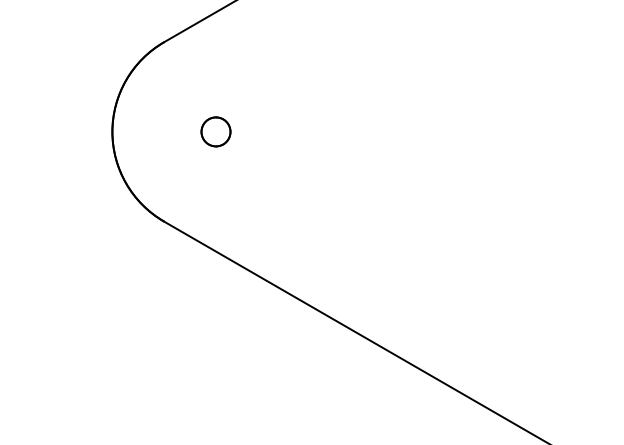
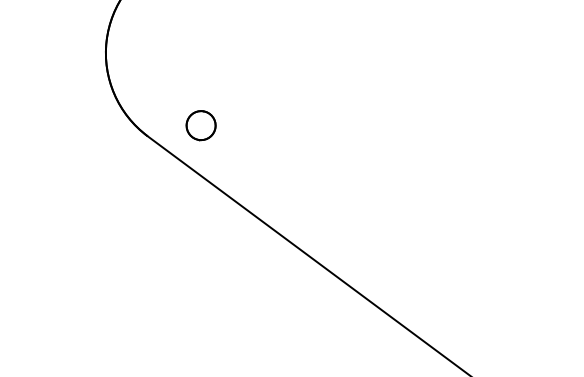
part: (215, 131) -> (200, 125), moved

